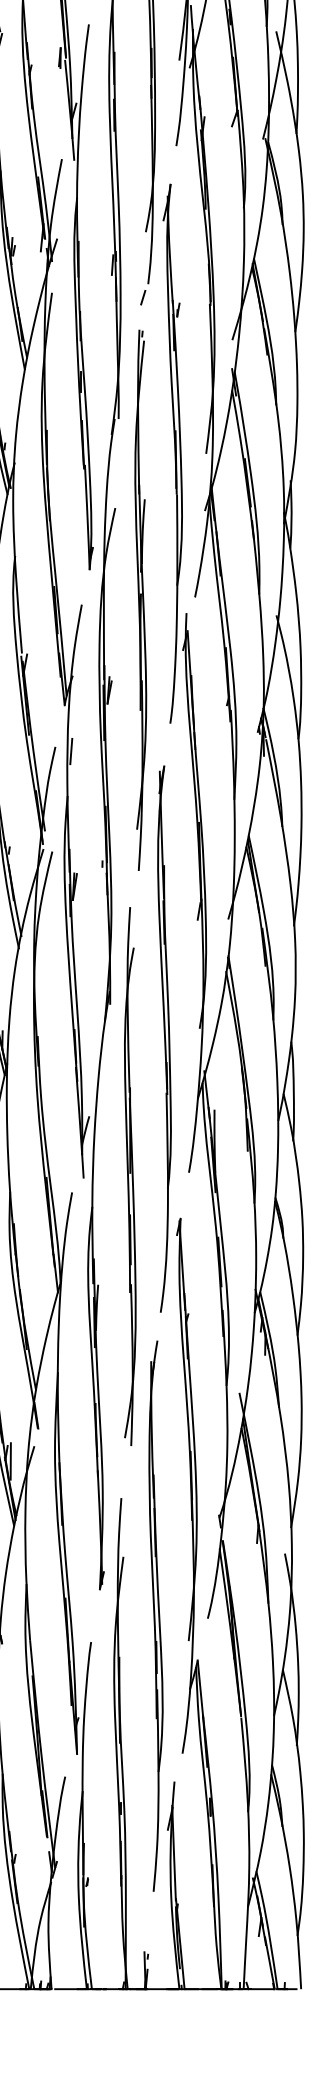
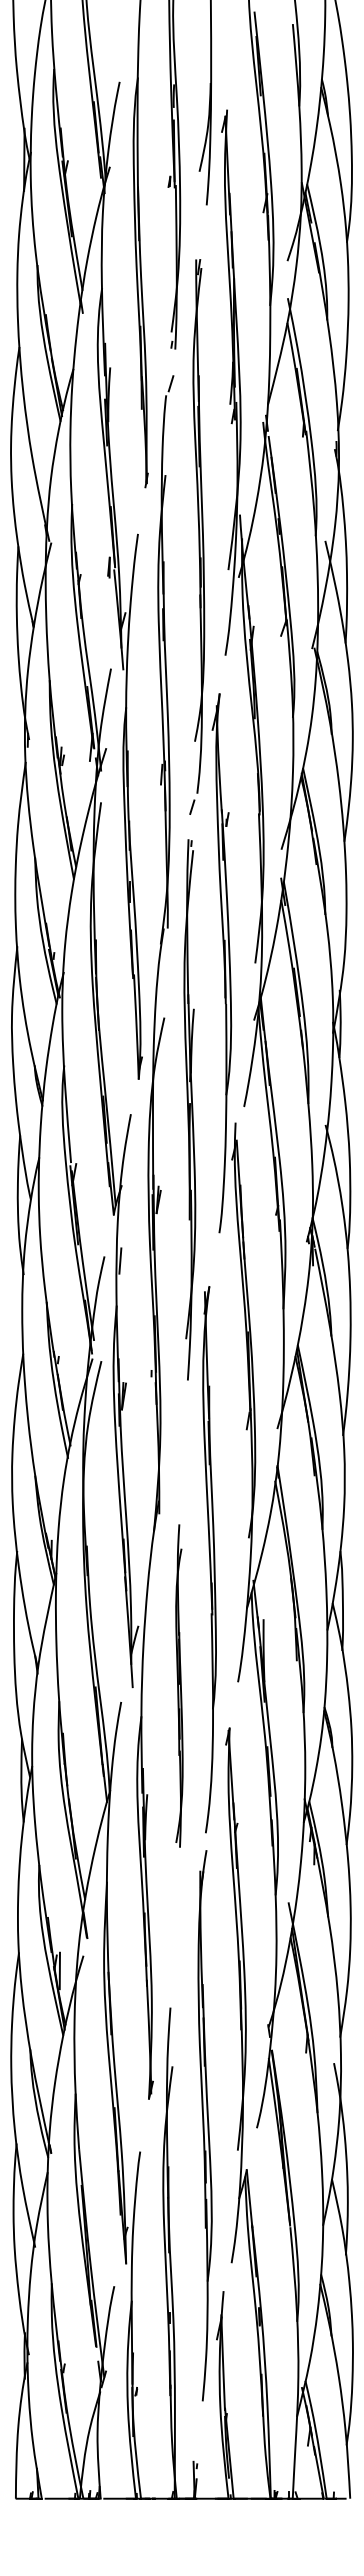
part: (164, 1038) -> (209, 1559), moved
part: (130, 1175) -> (179, 1685), size x0.6

